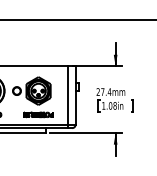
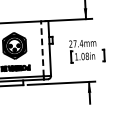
line: (67, 95) -> (42, 48), solid -> dashed

